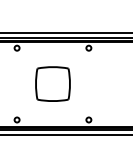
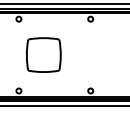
part: (52, 83) -> (43, 54), moved

